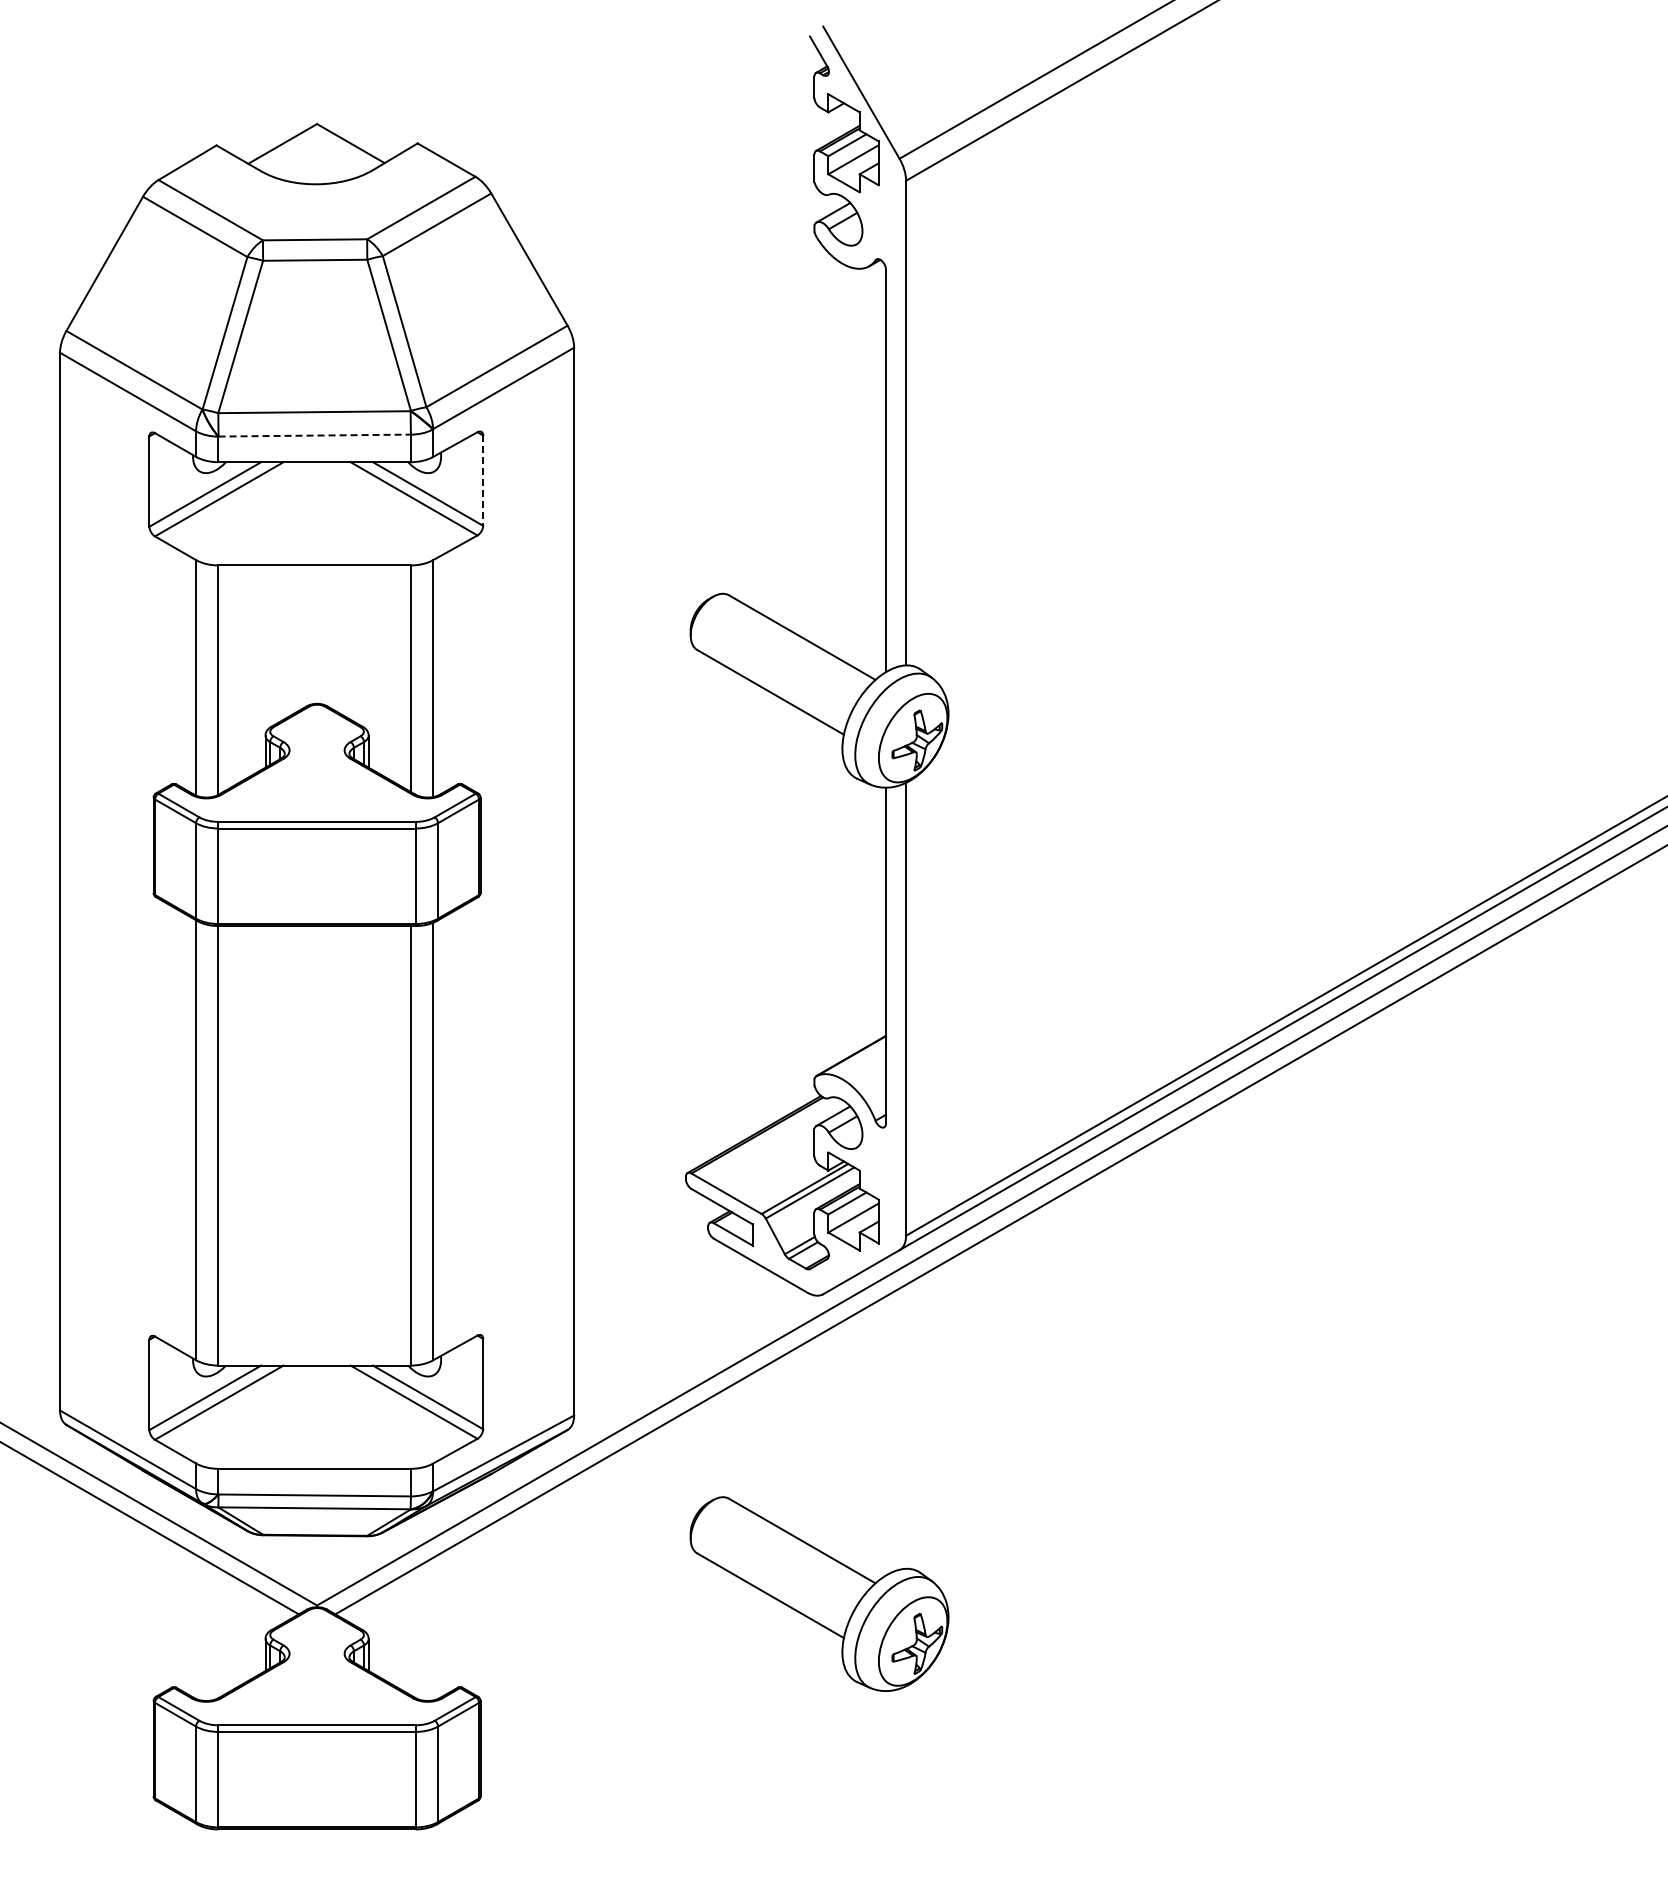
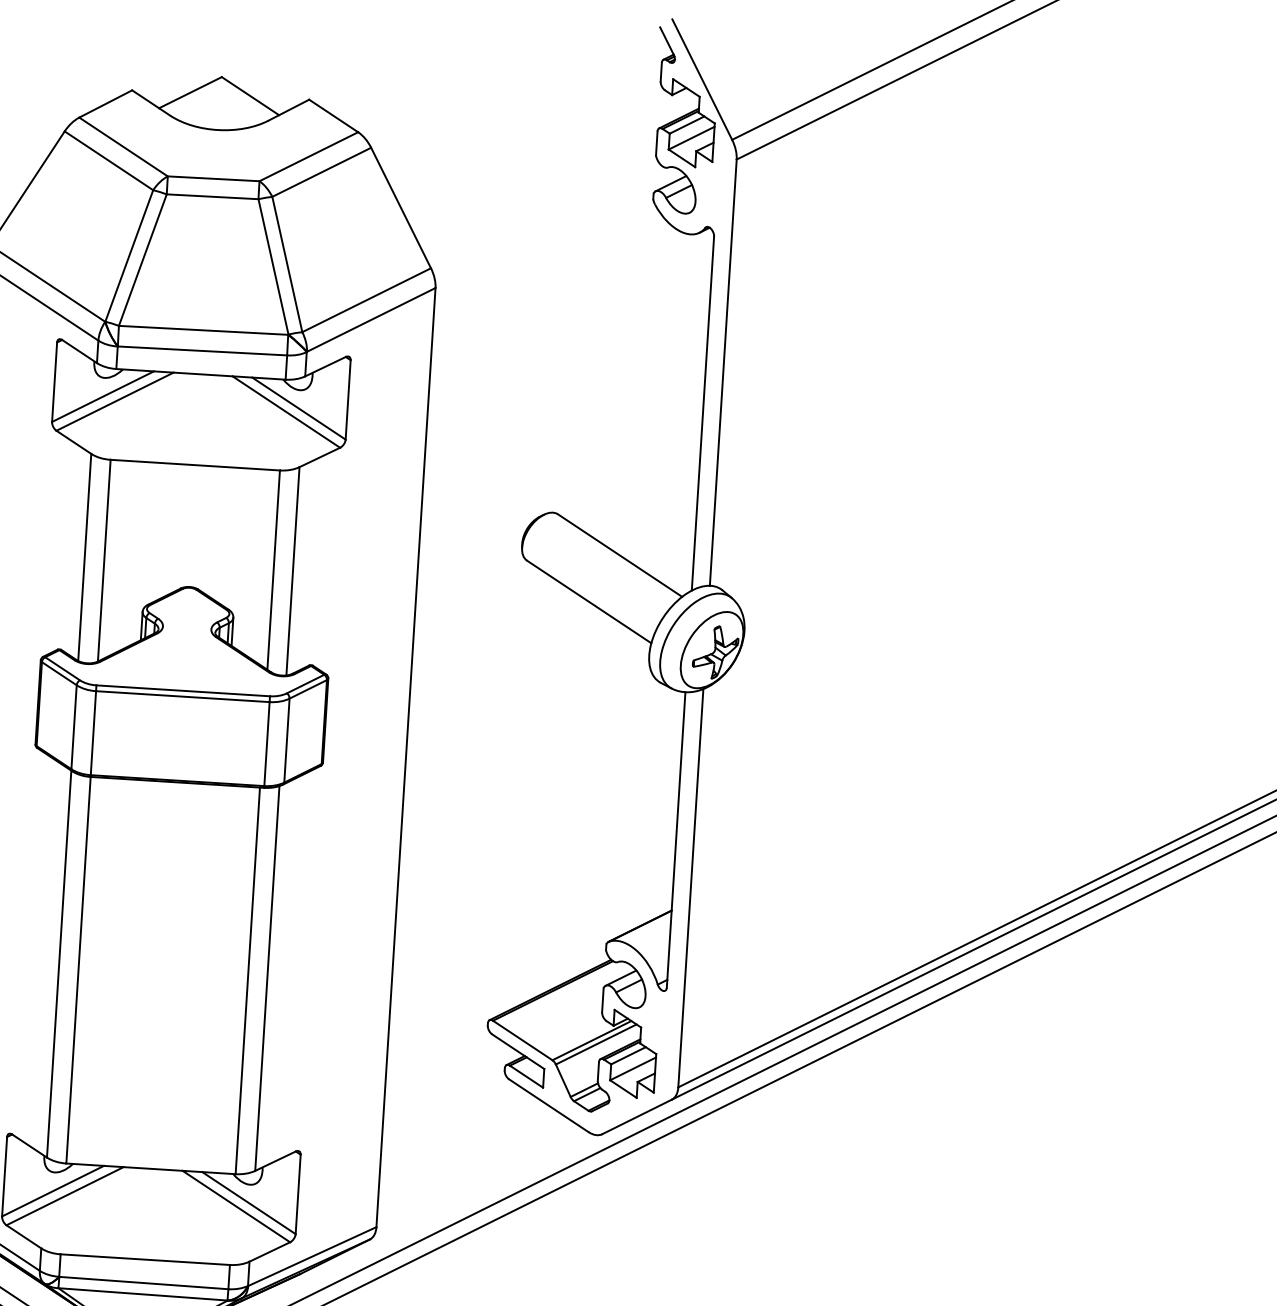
line: (315, 435) -> (203, 350), dashed -> solid
line: (483, 481) -> (348, 400), dashed -> solid

